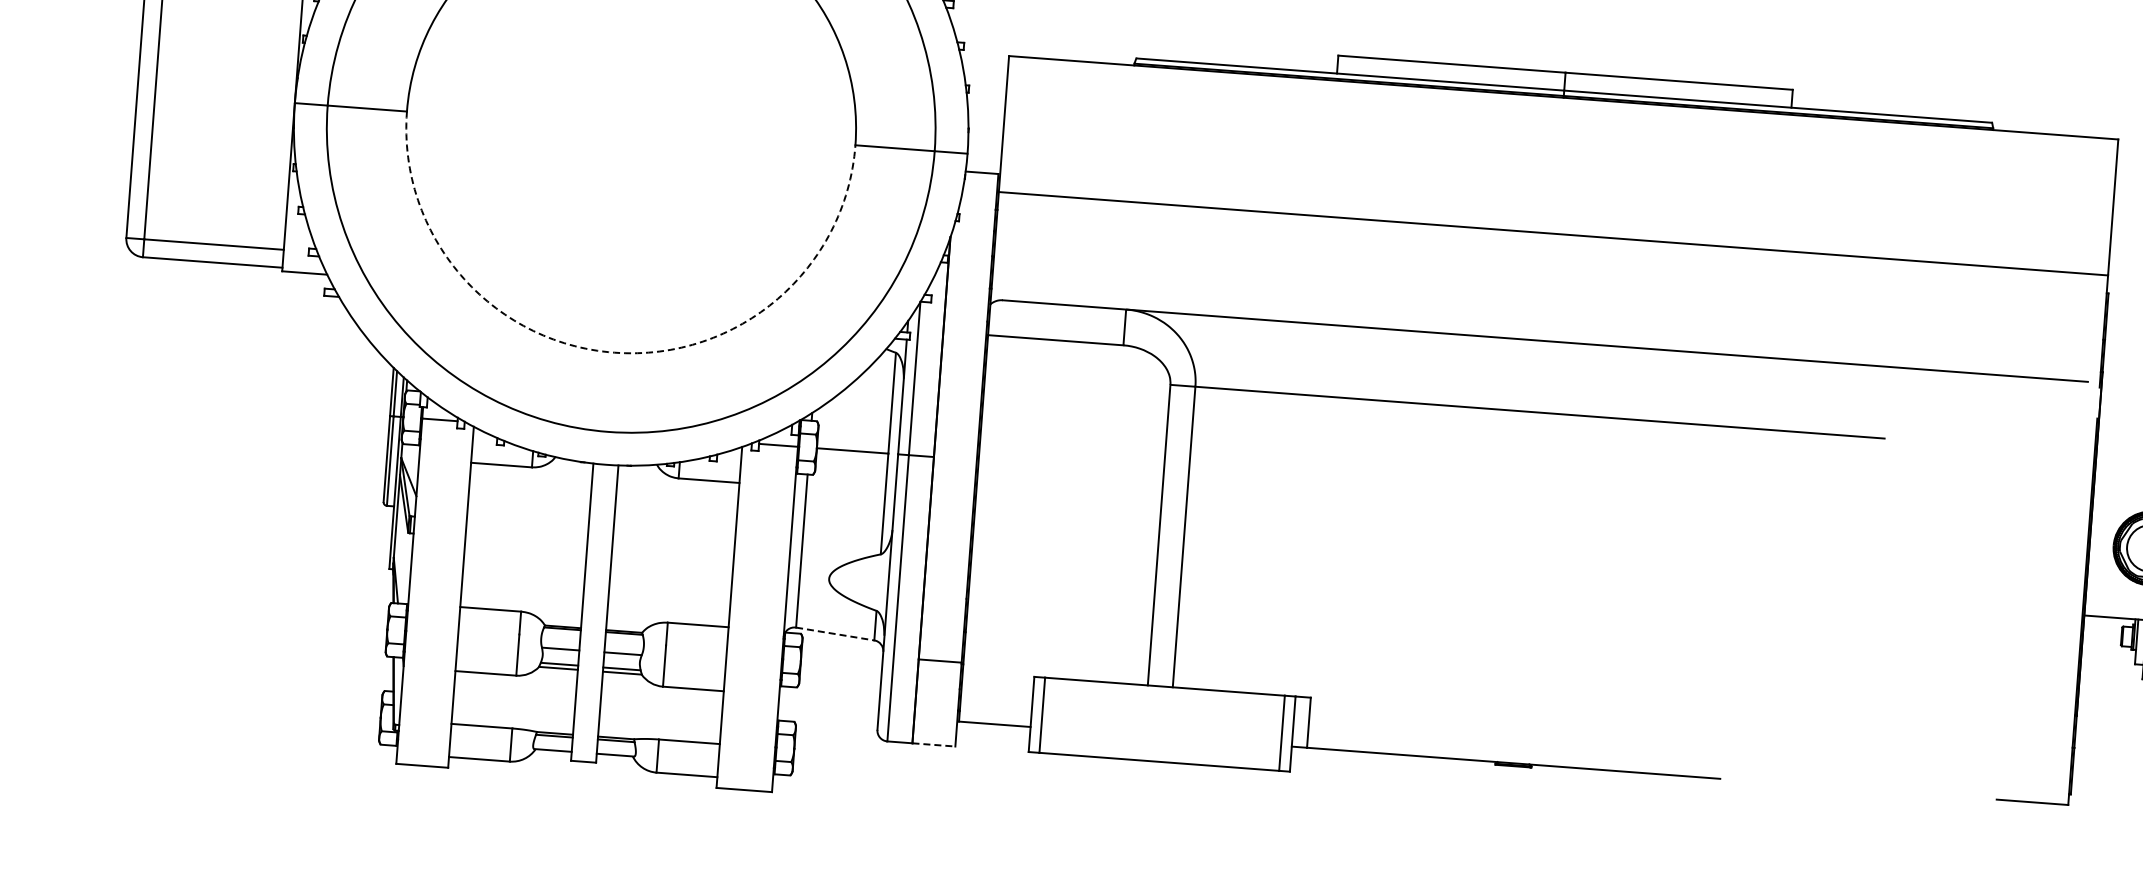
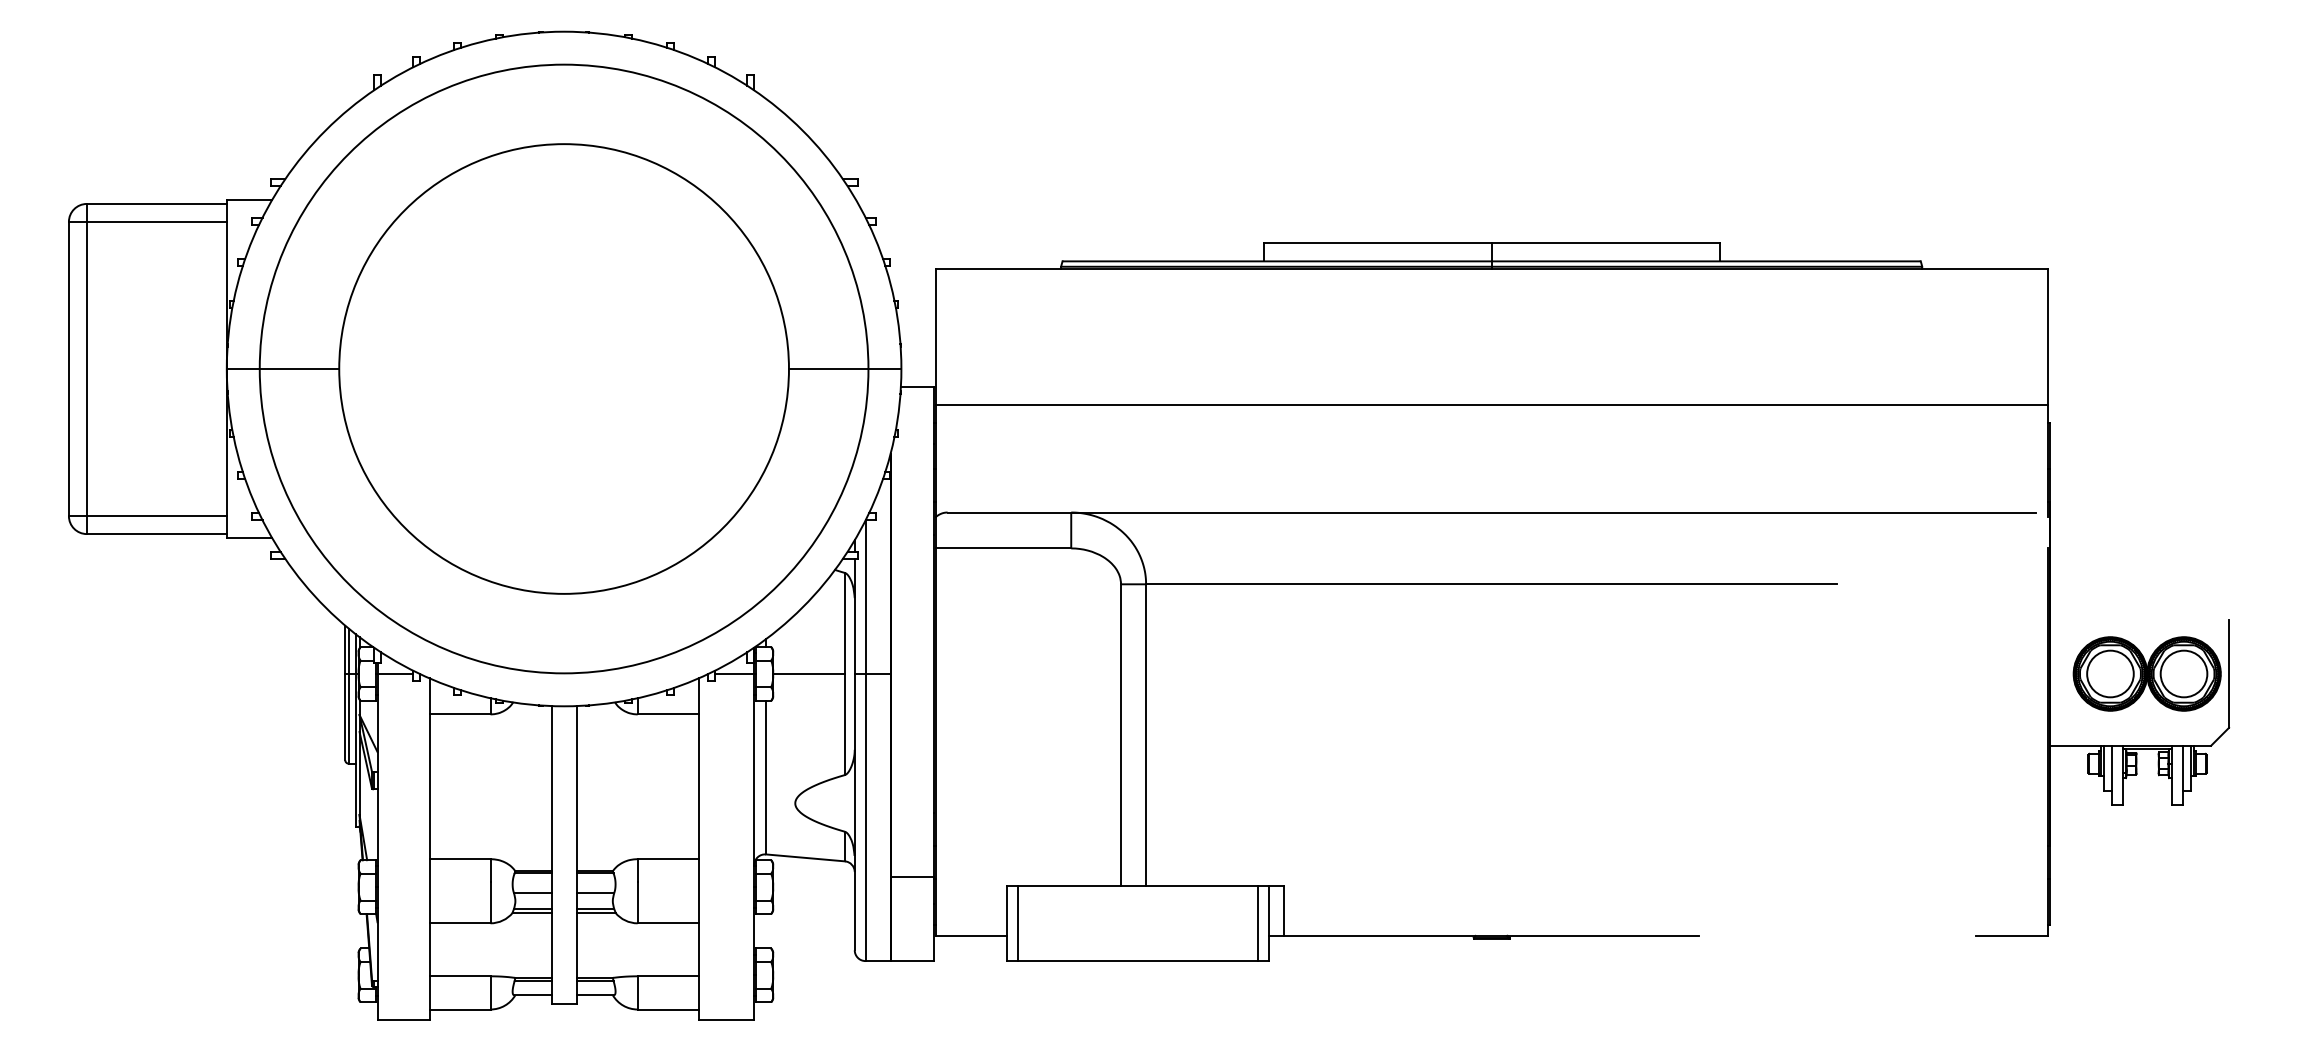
arc: (614, 352) -> (564, 593), dashed -> solid
line: (835, 633) -> (805, 857), dashed -> solid
line: (934, 745) -> (912, 961), dashed -> solid

